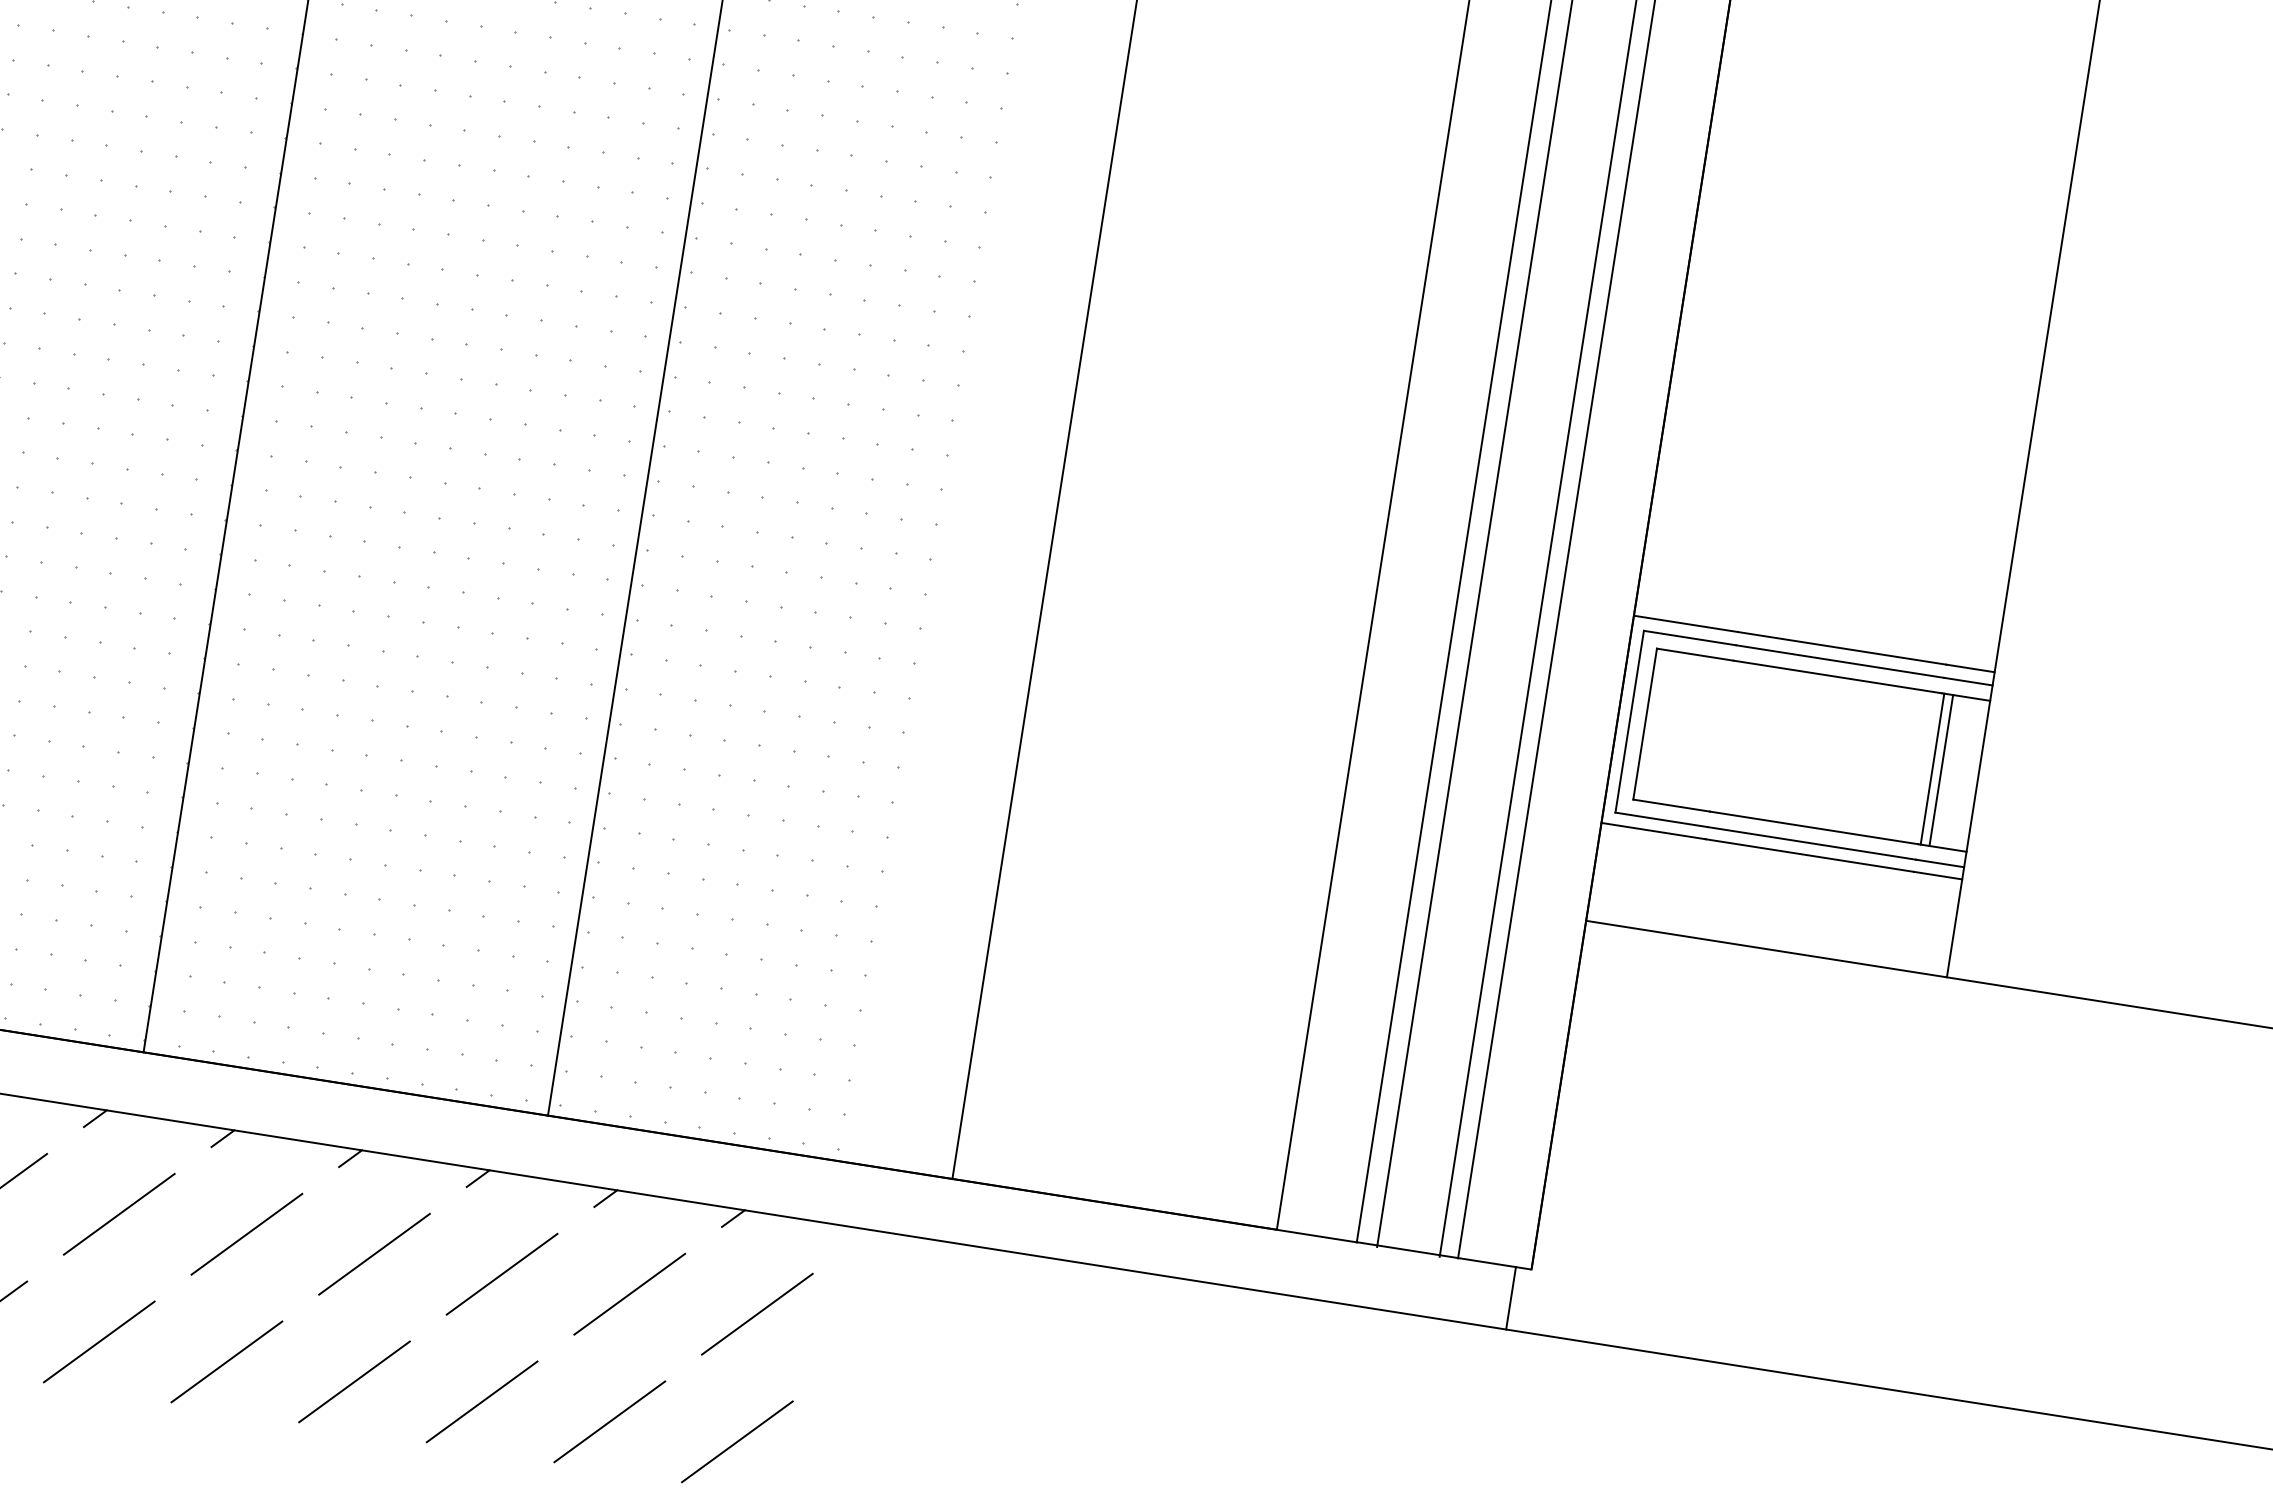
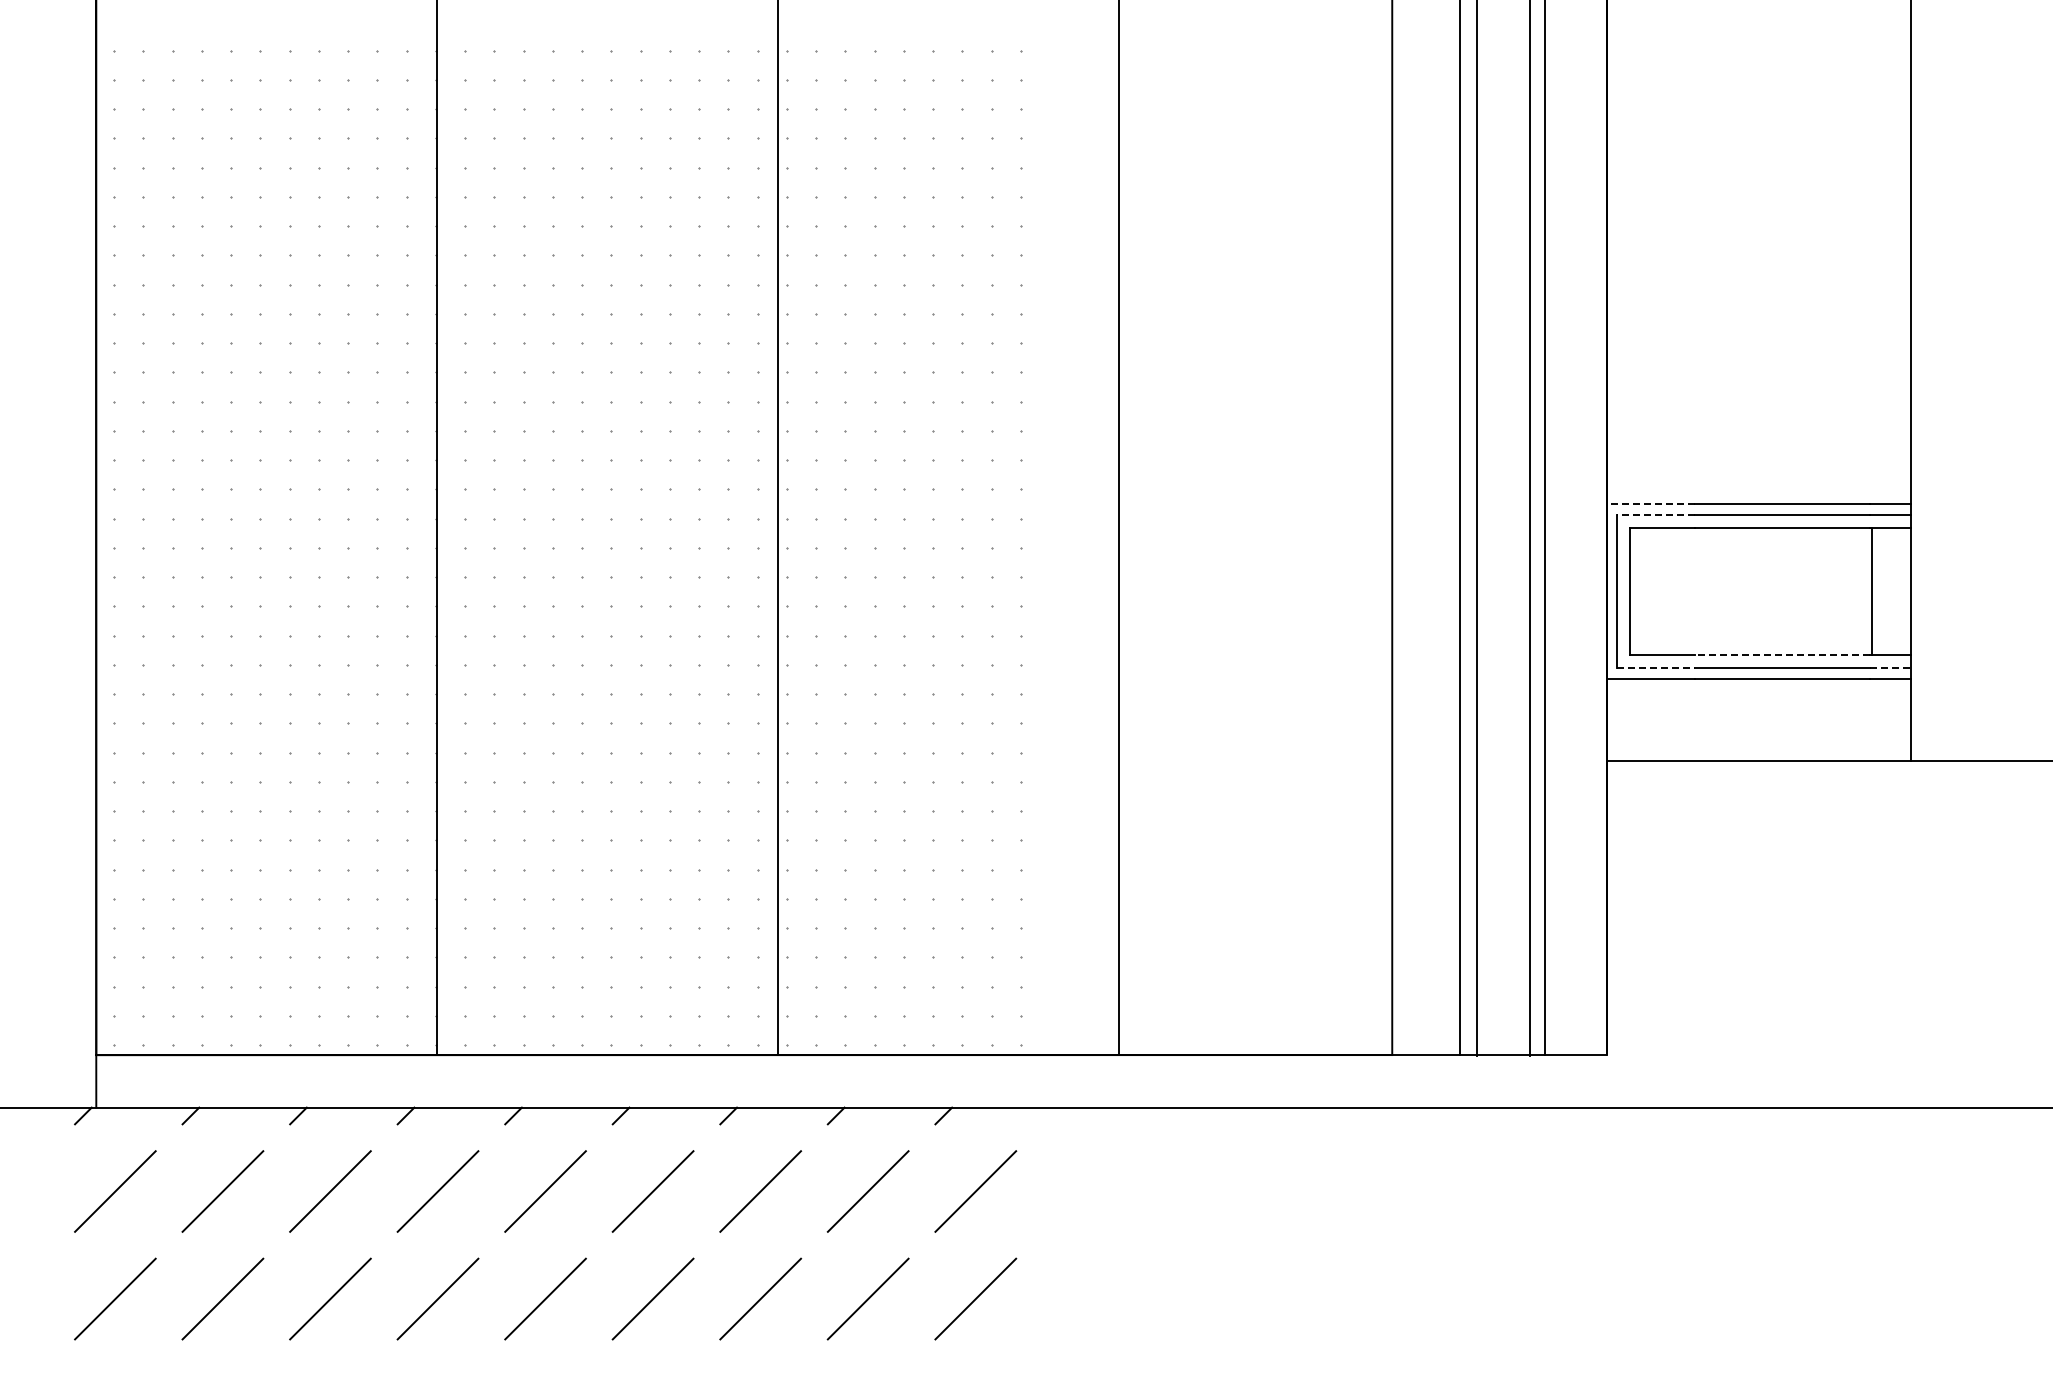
line: (1685, 624) -> (1650, 504), solid -> dashed
line: (1689, 638) -> (1655, 515), solid -> dashed
line: (1941, 770) -> (1879, 591), removed
line: (1661, 819) -> (1655, 668), solid -> dashed
line: (1814, 828) -> (1782, 655), solid -> dashed
line: (1941, 863) -> (1891, 668), solid -> dashed
line: (1510, 1298) -> (1593, 1081), removed

